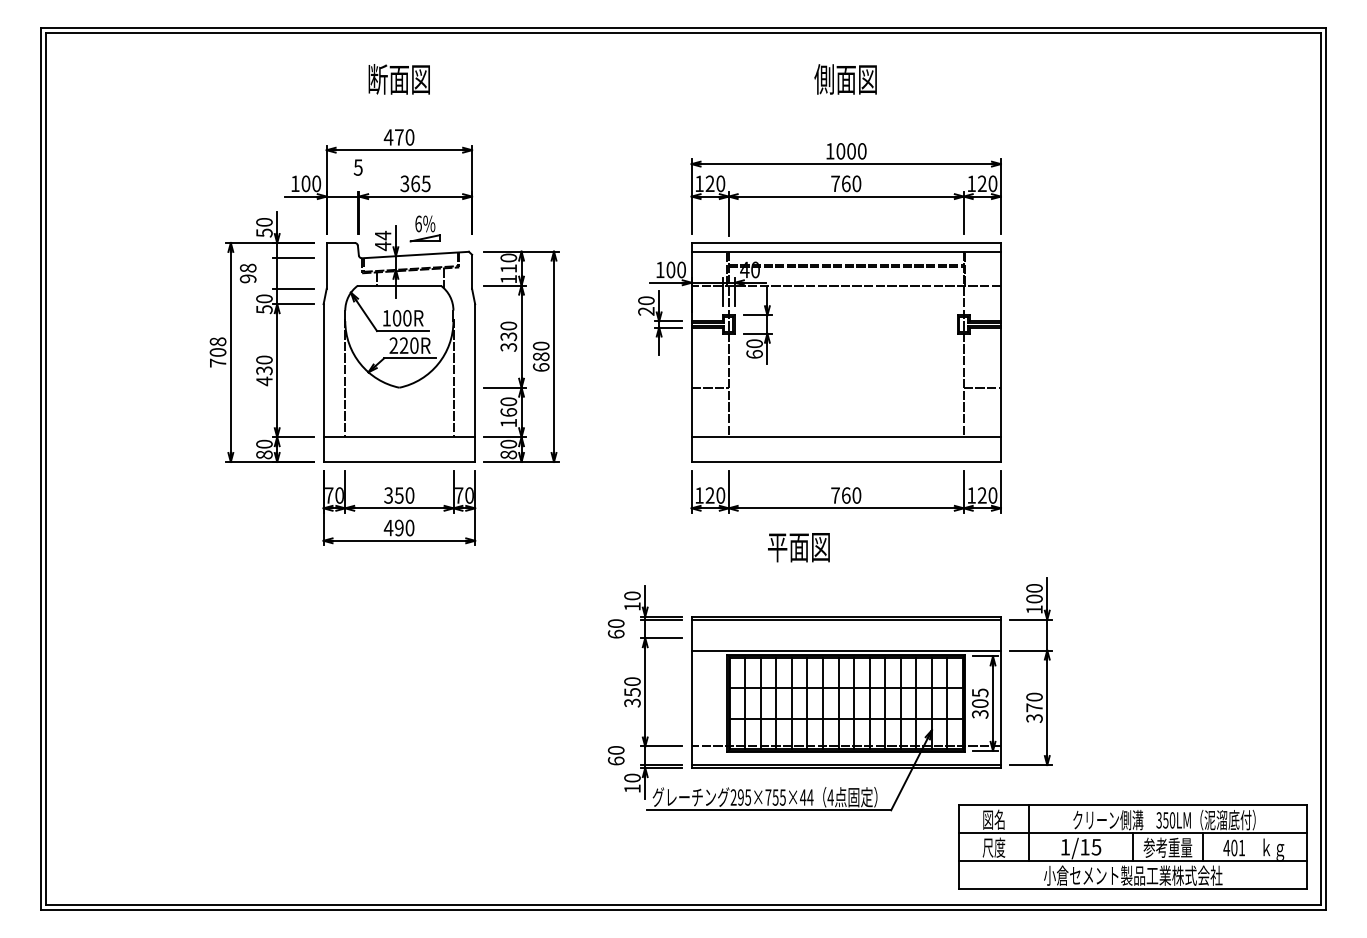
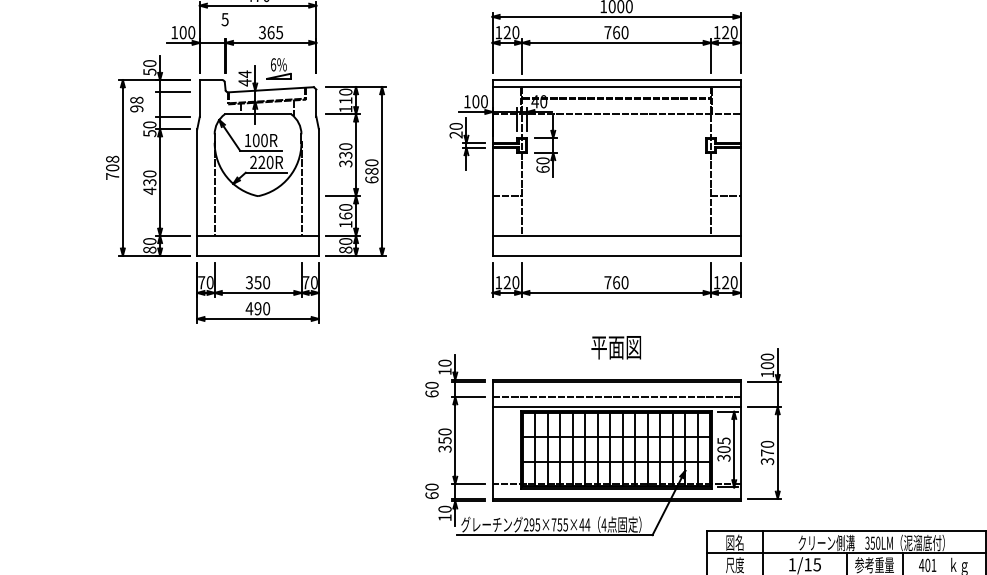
text: (798, 547) -> (615, 347), moved
line: (845, 638) -> (615, 397), added

